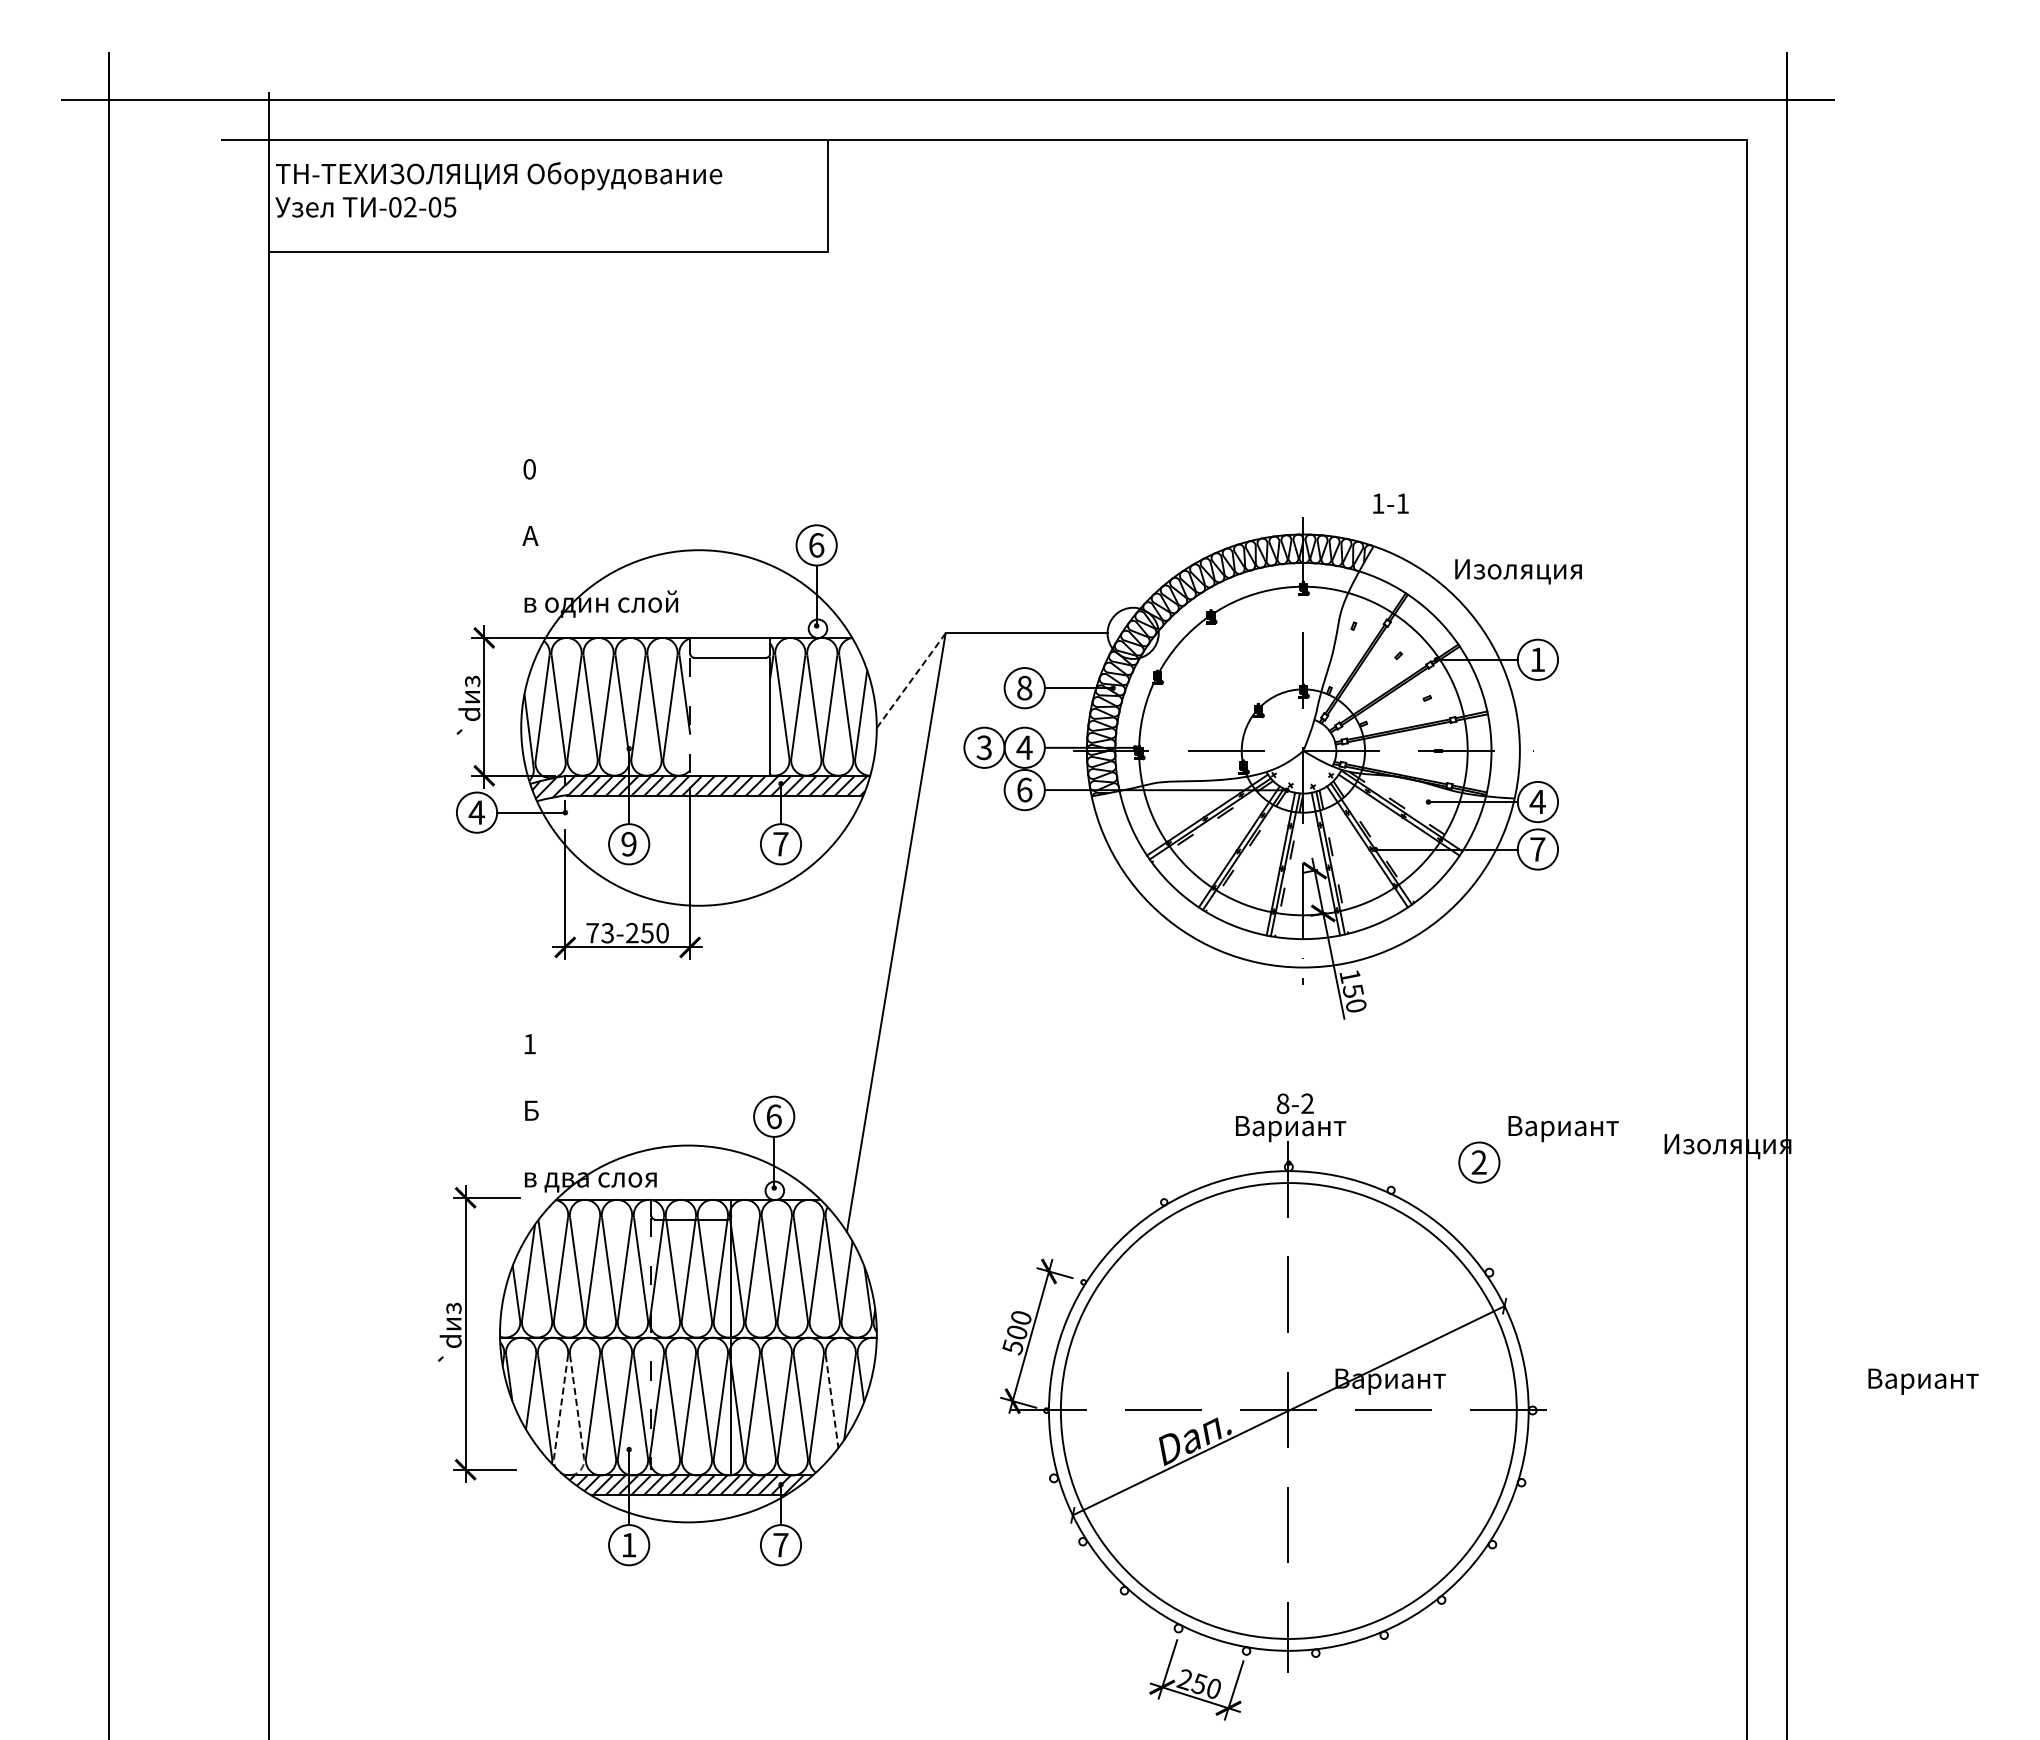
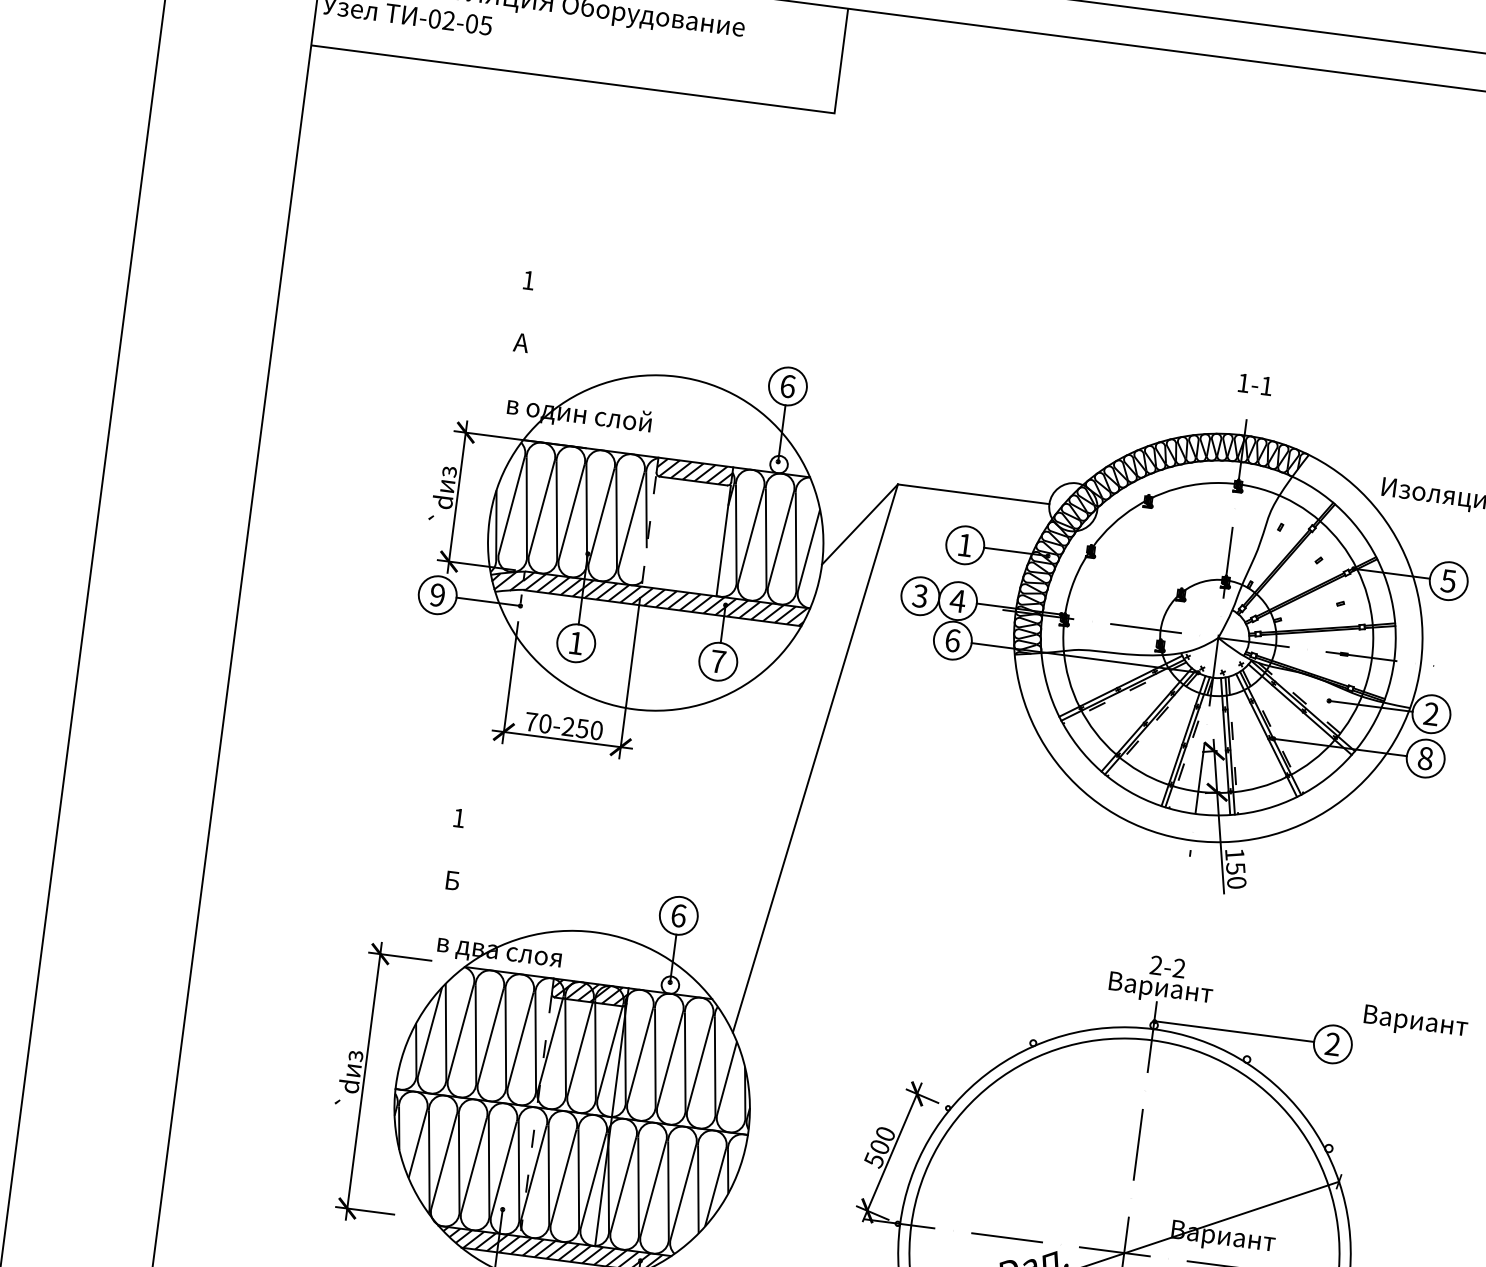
text: (529, 469) -> (528, 280), 0 -> 1
text: (1390, 503) -> (1255, 384), moved
hatch: (730, 647) -> (694, 471), added
text: (1537, 659) -> (1448, 580), 1 -> 5
line: (911, 680) -> (860, 524), dashed -> solid
text: (1024, 687) -> (965, 544), 8 -> 1
text: (1537, 801) -> (1431, 713), 4 -> 2
text: (476, 812) -> (437, 595), 4 -> 9
text: (628, 843) -> (575, 642), 9 -> 1
text: (1537, 849) -> (1425, 758), 7 -> 8
text: (607, 933) -> (545, 724), 73-250 -> 70-250
text: (1282, 1103) -> (1155, 965), 8-2 -> 2-2
line: (1373, 1162) -> (1233, 1031), added
hatch: (691, 1209) -> (590, 992), added
line: (832, 1401) -> (698, 1189), dashed -> solid
line: (569, 1475) -> (443, 1226), dashed -> solid

